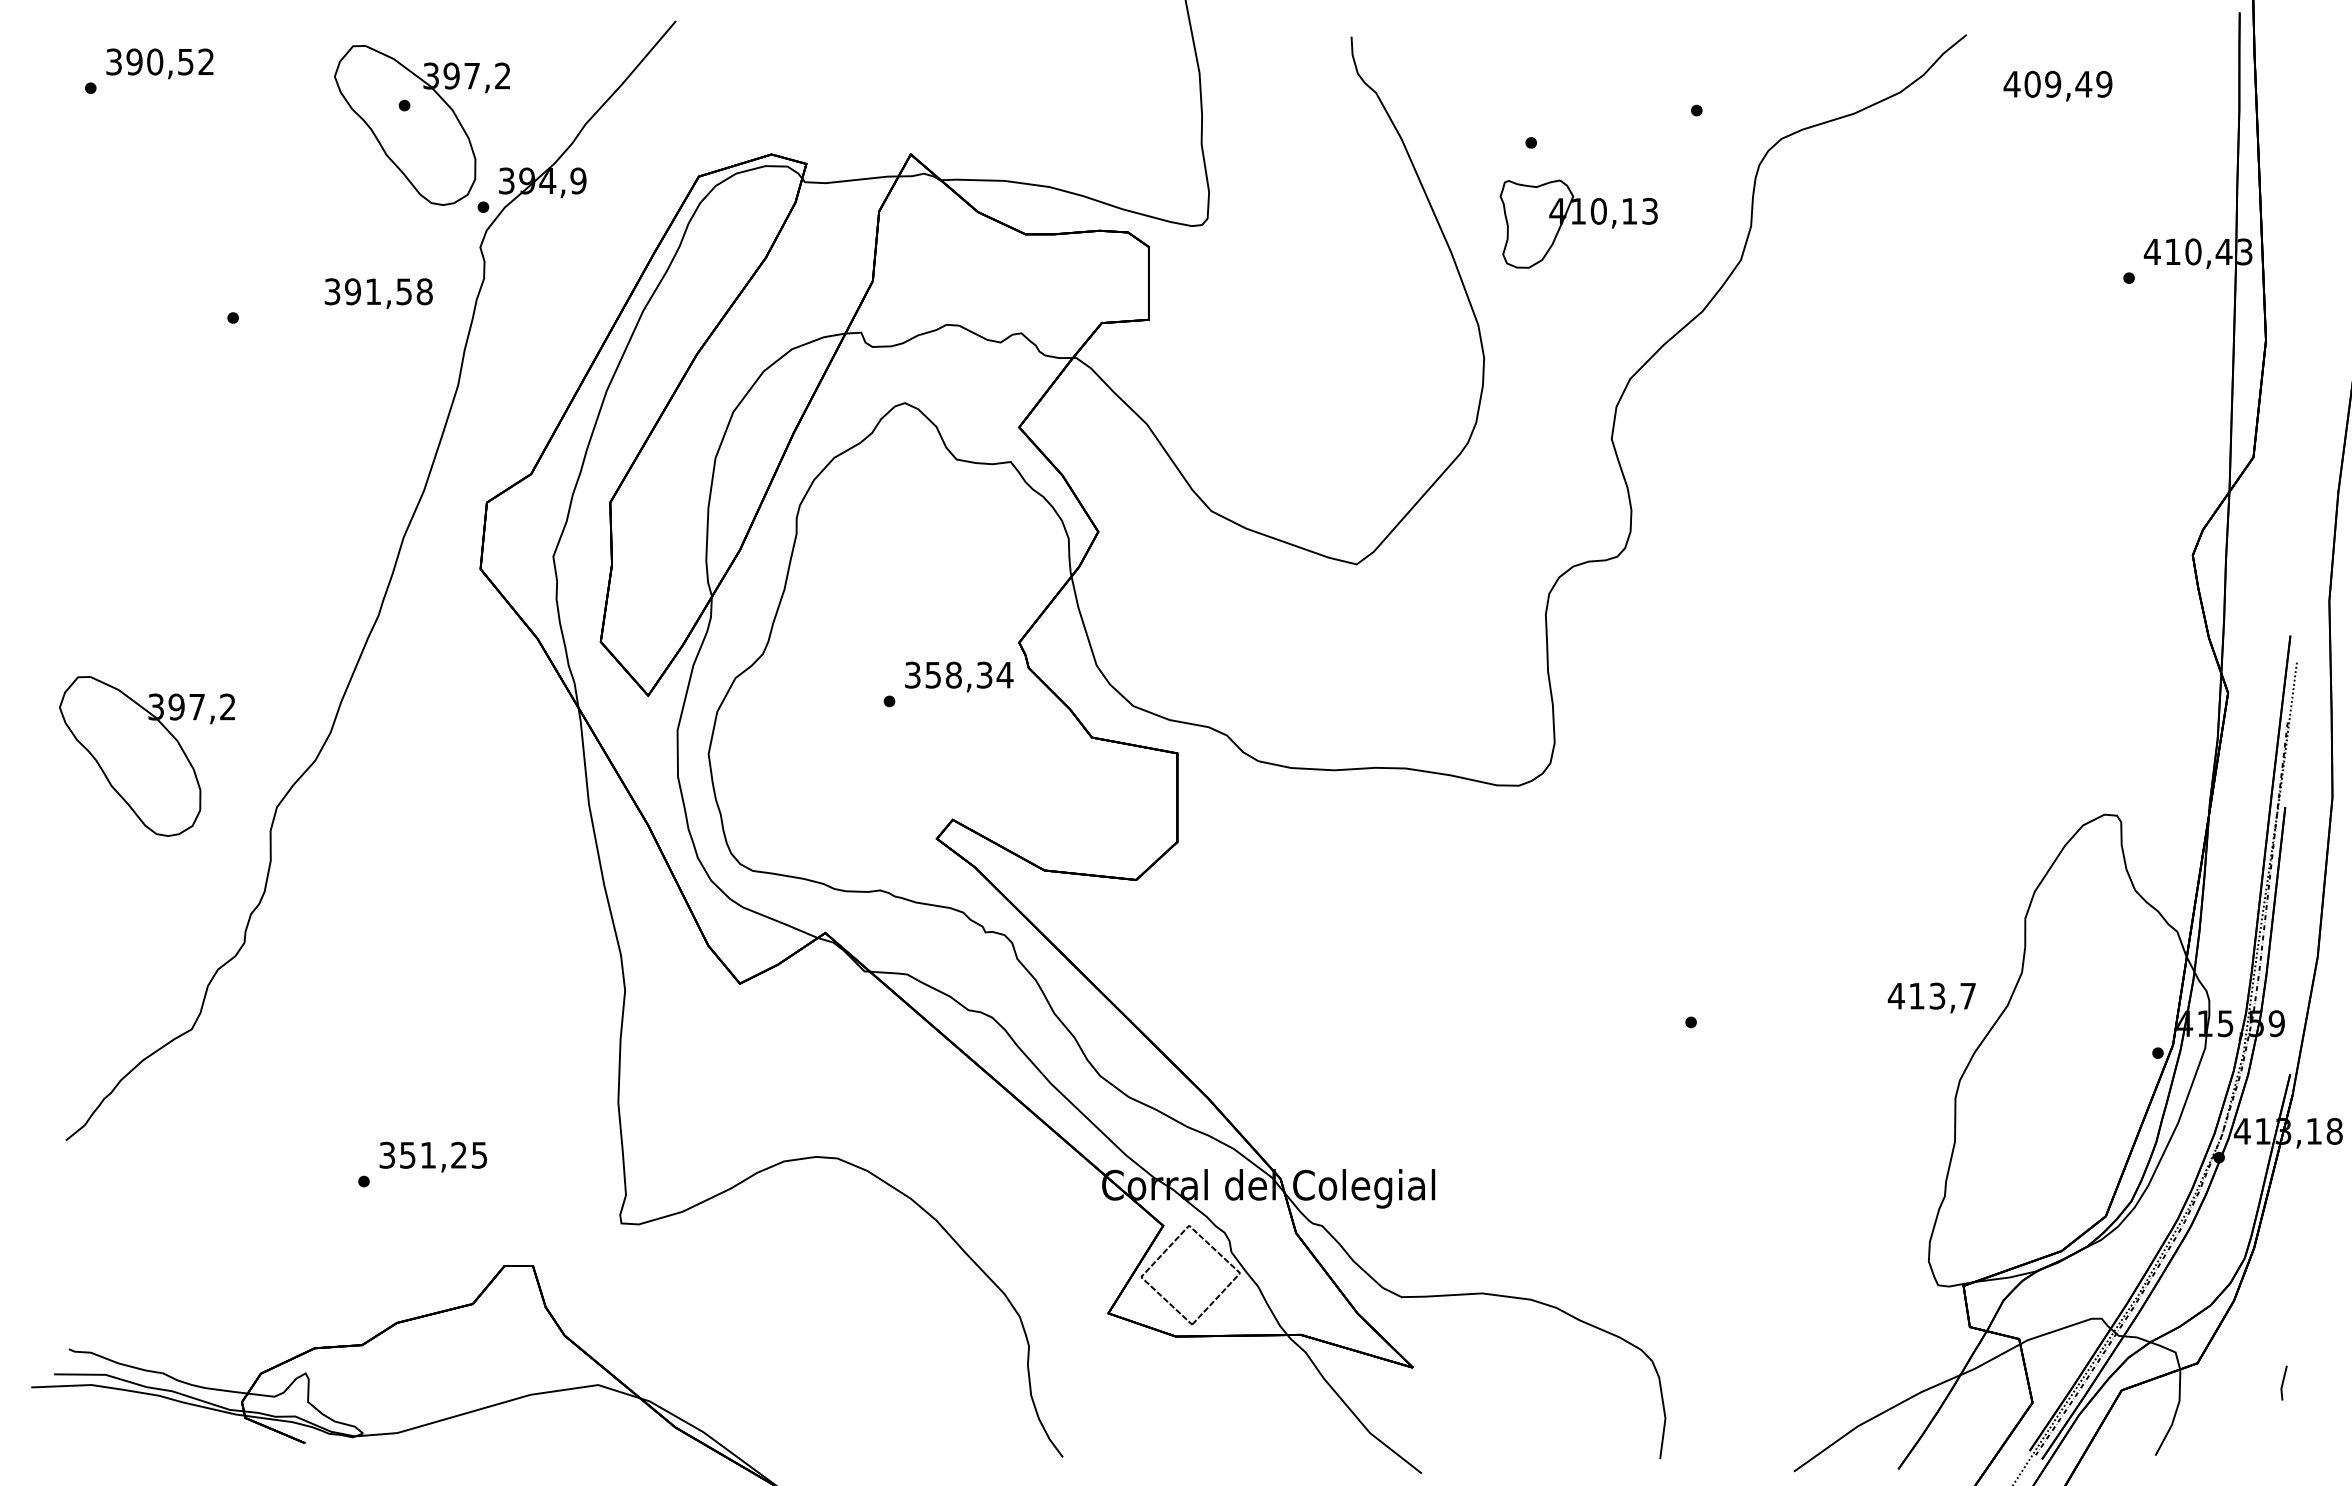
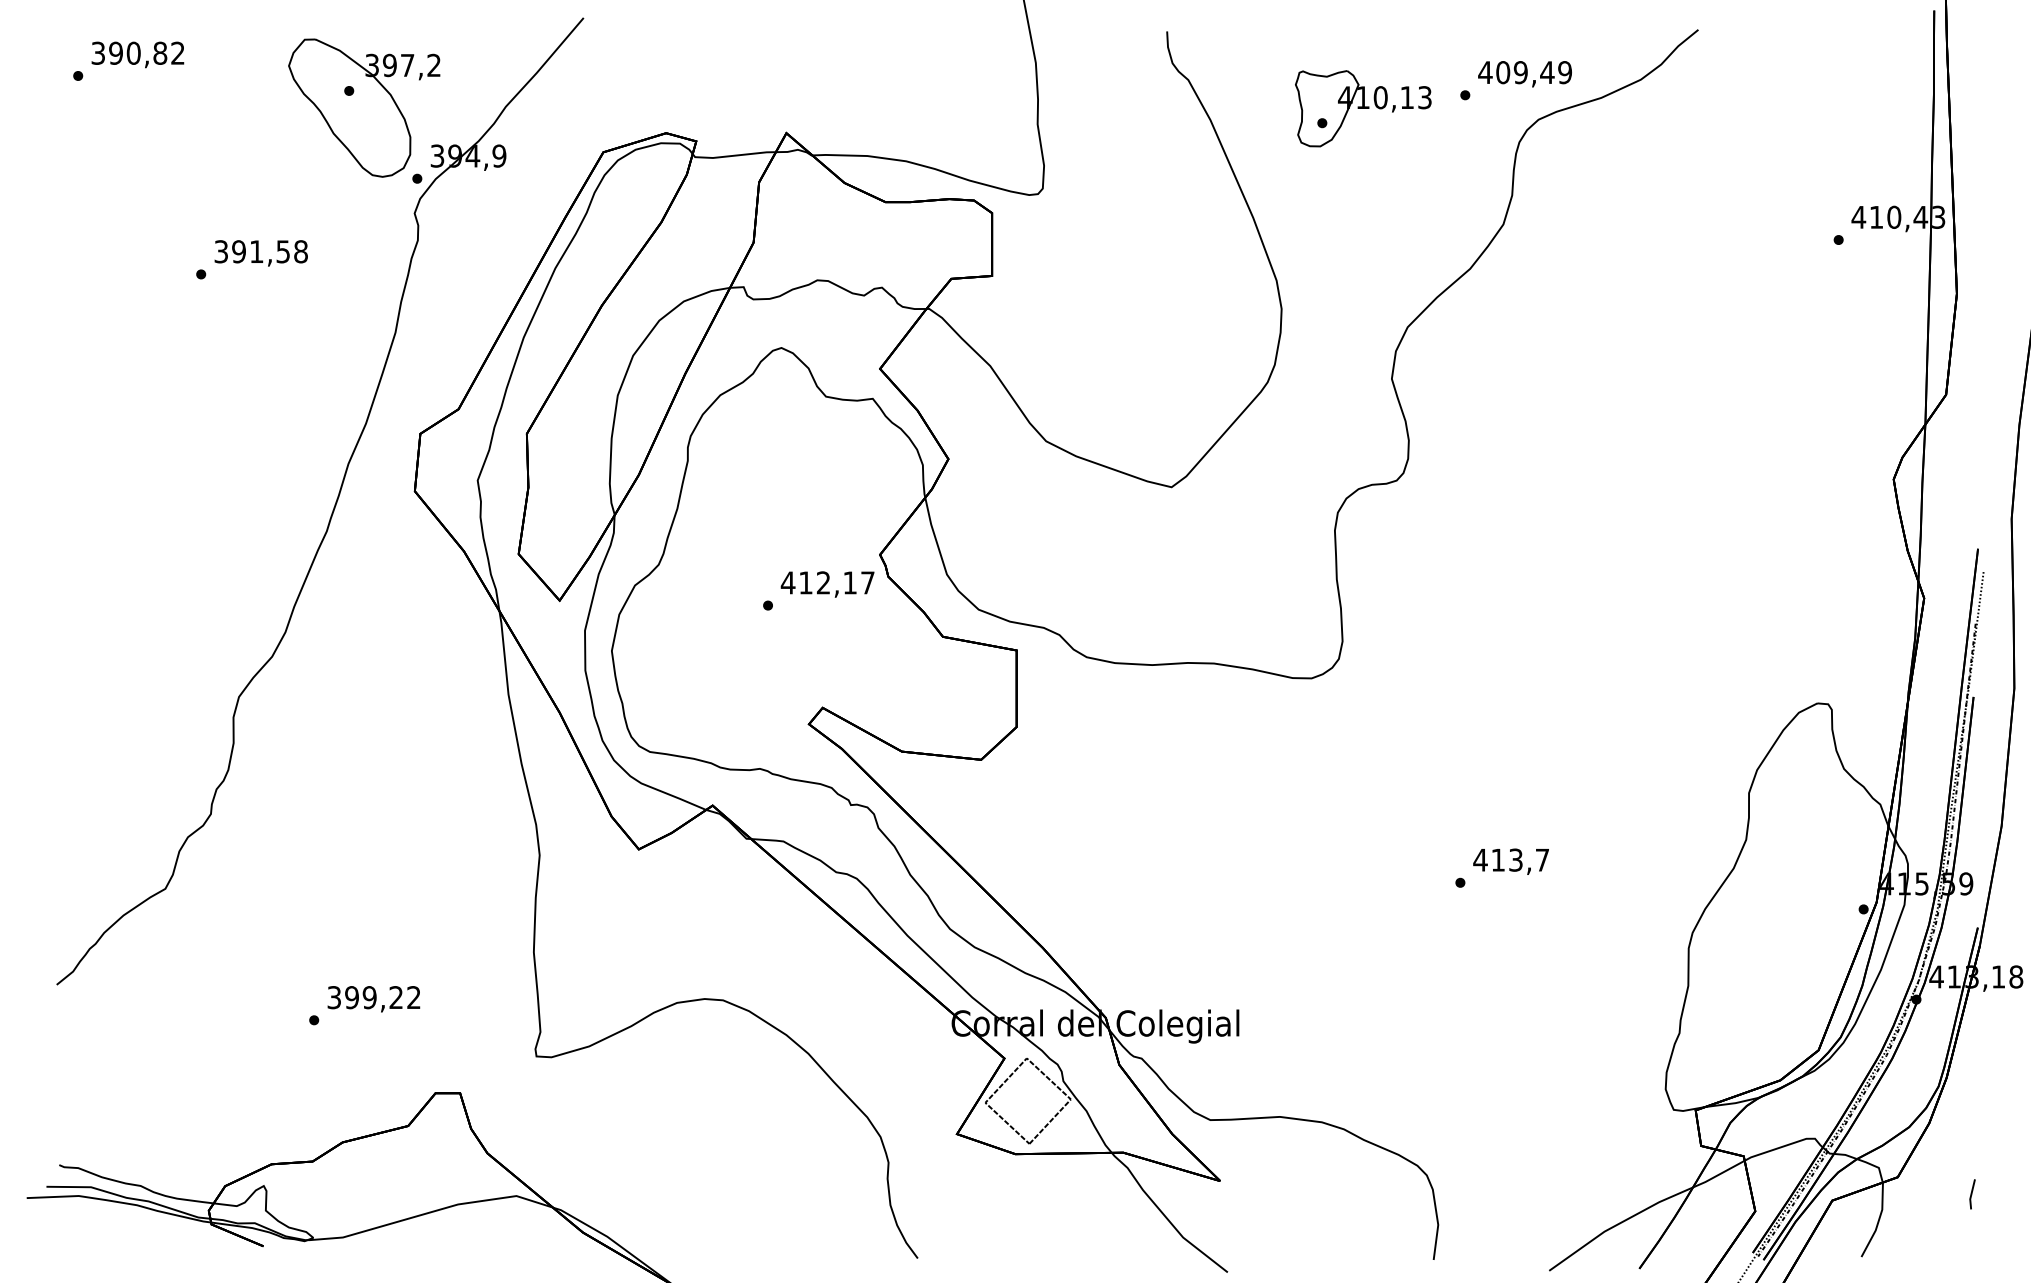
text: (185, 61) -> (160, 52), 390,52 -> 390,82
text: (2057, 85) -> (1524, 73), moved
part: (1578, 223) -> (1363, 108), moved
text: (378, 293) -> (261, 253), moved
text: (958, 674) -> (827, 582), 358,34 -> 412,17
part: (146, 756) -> (126, 653), removed
text: (1931, 997) -> (1510, 861), moved
text: (442, 1154) -> (381, 996), 351,25 -> 399,22

